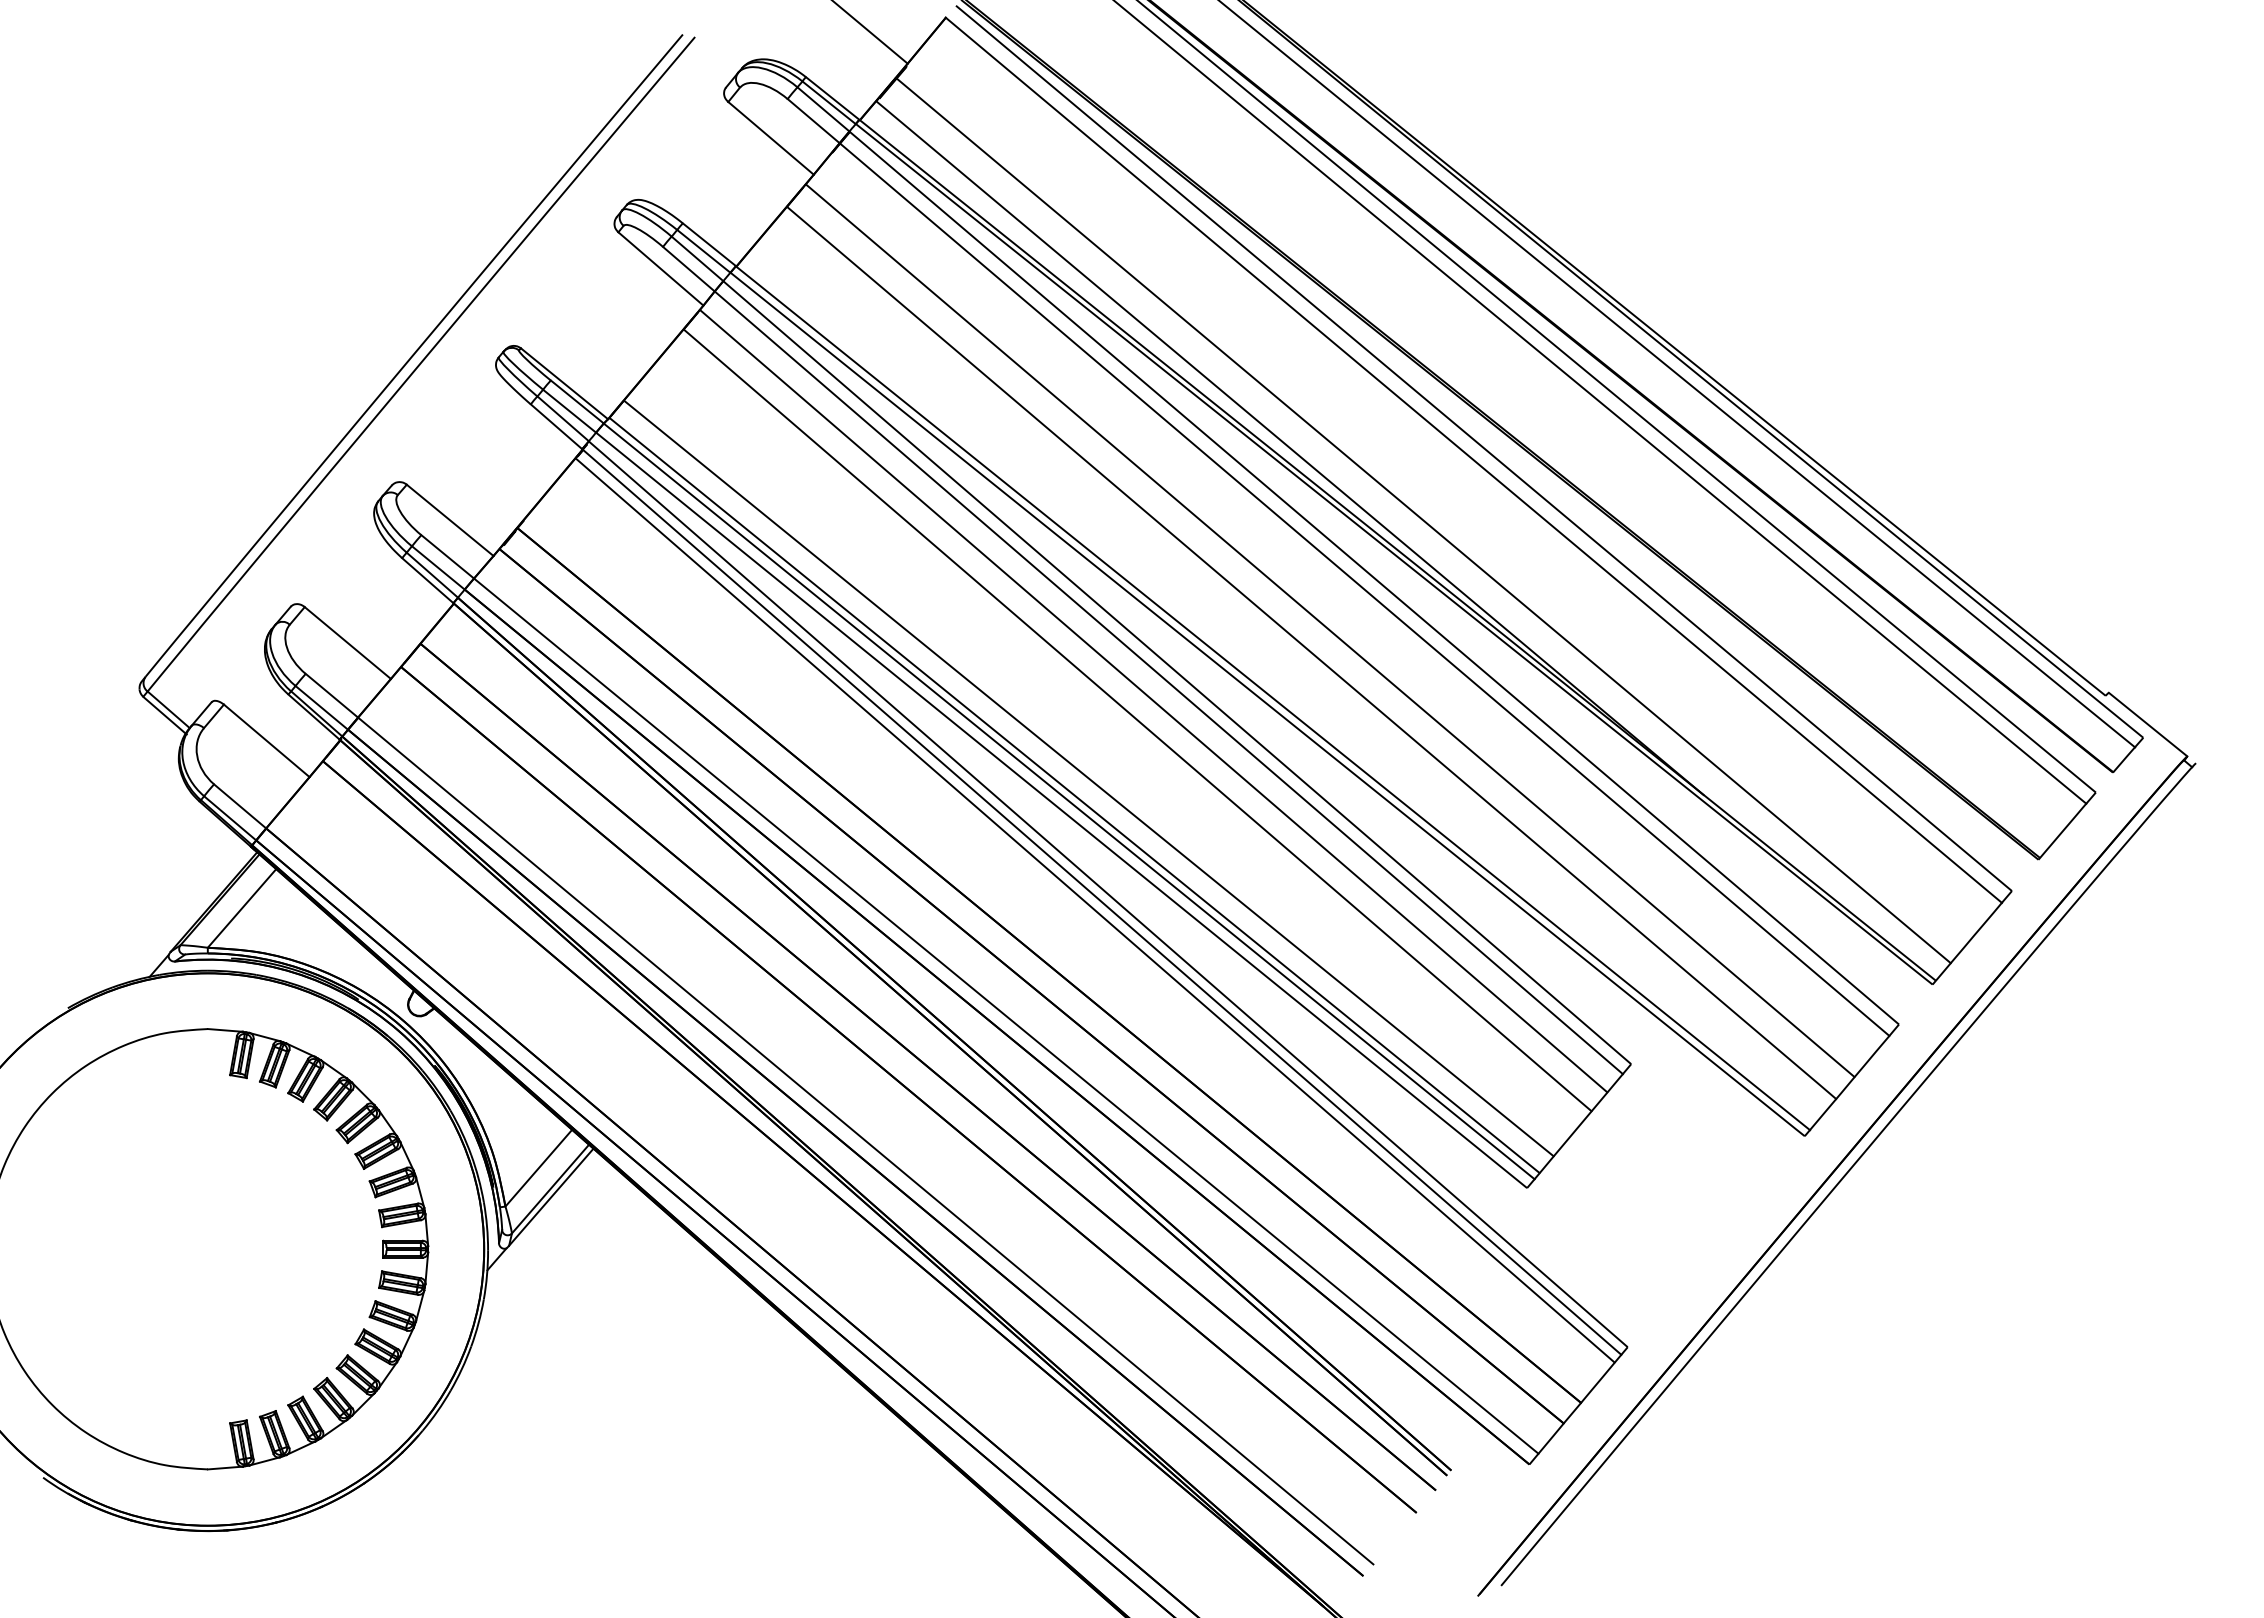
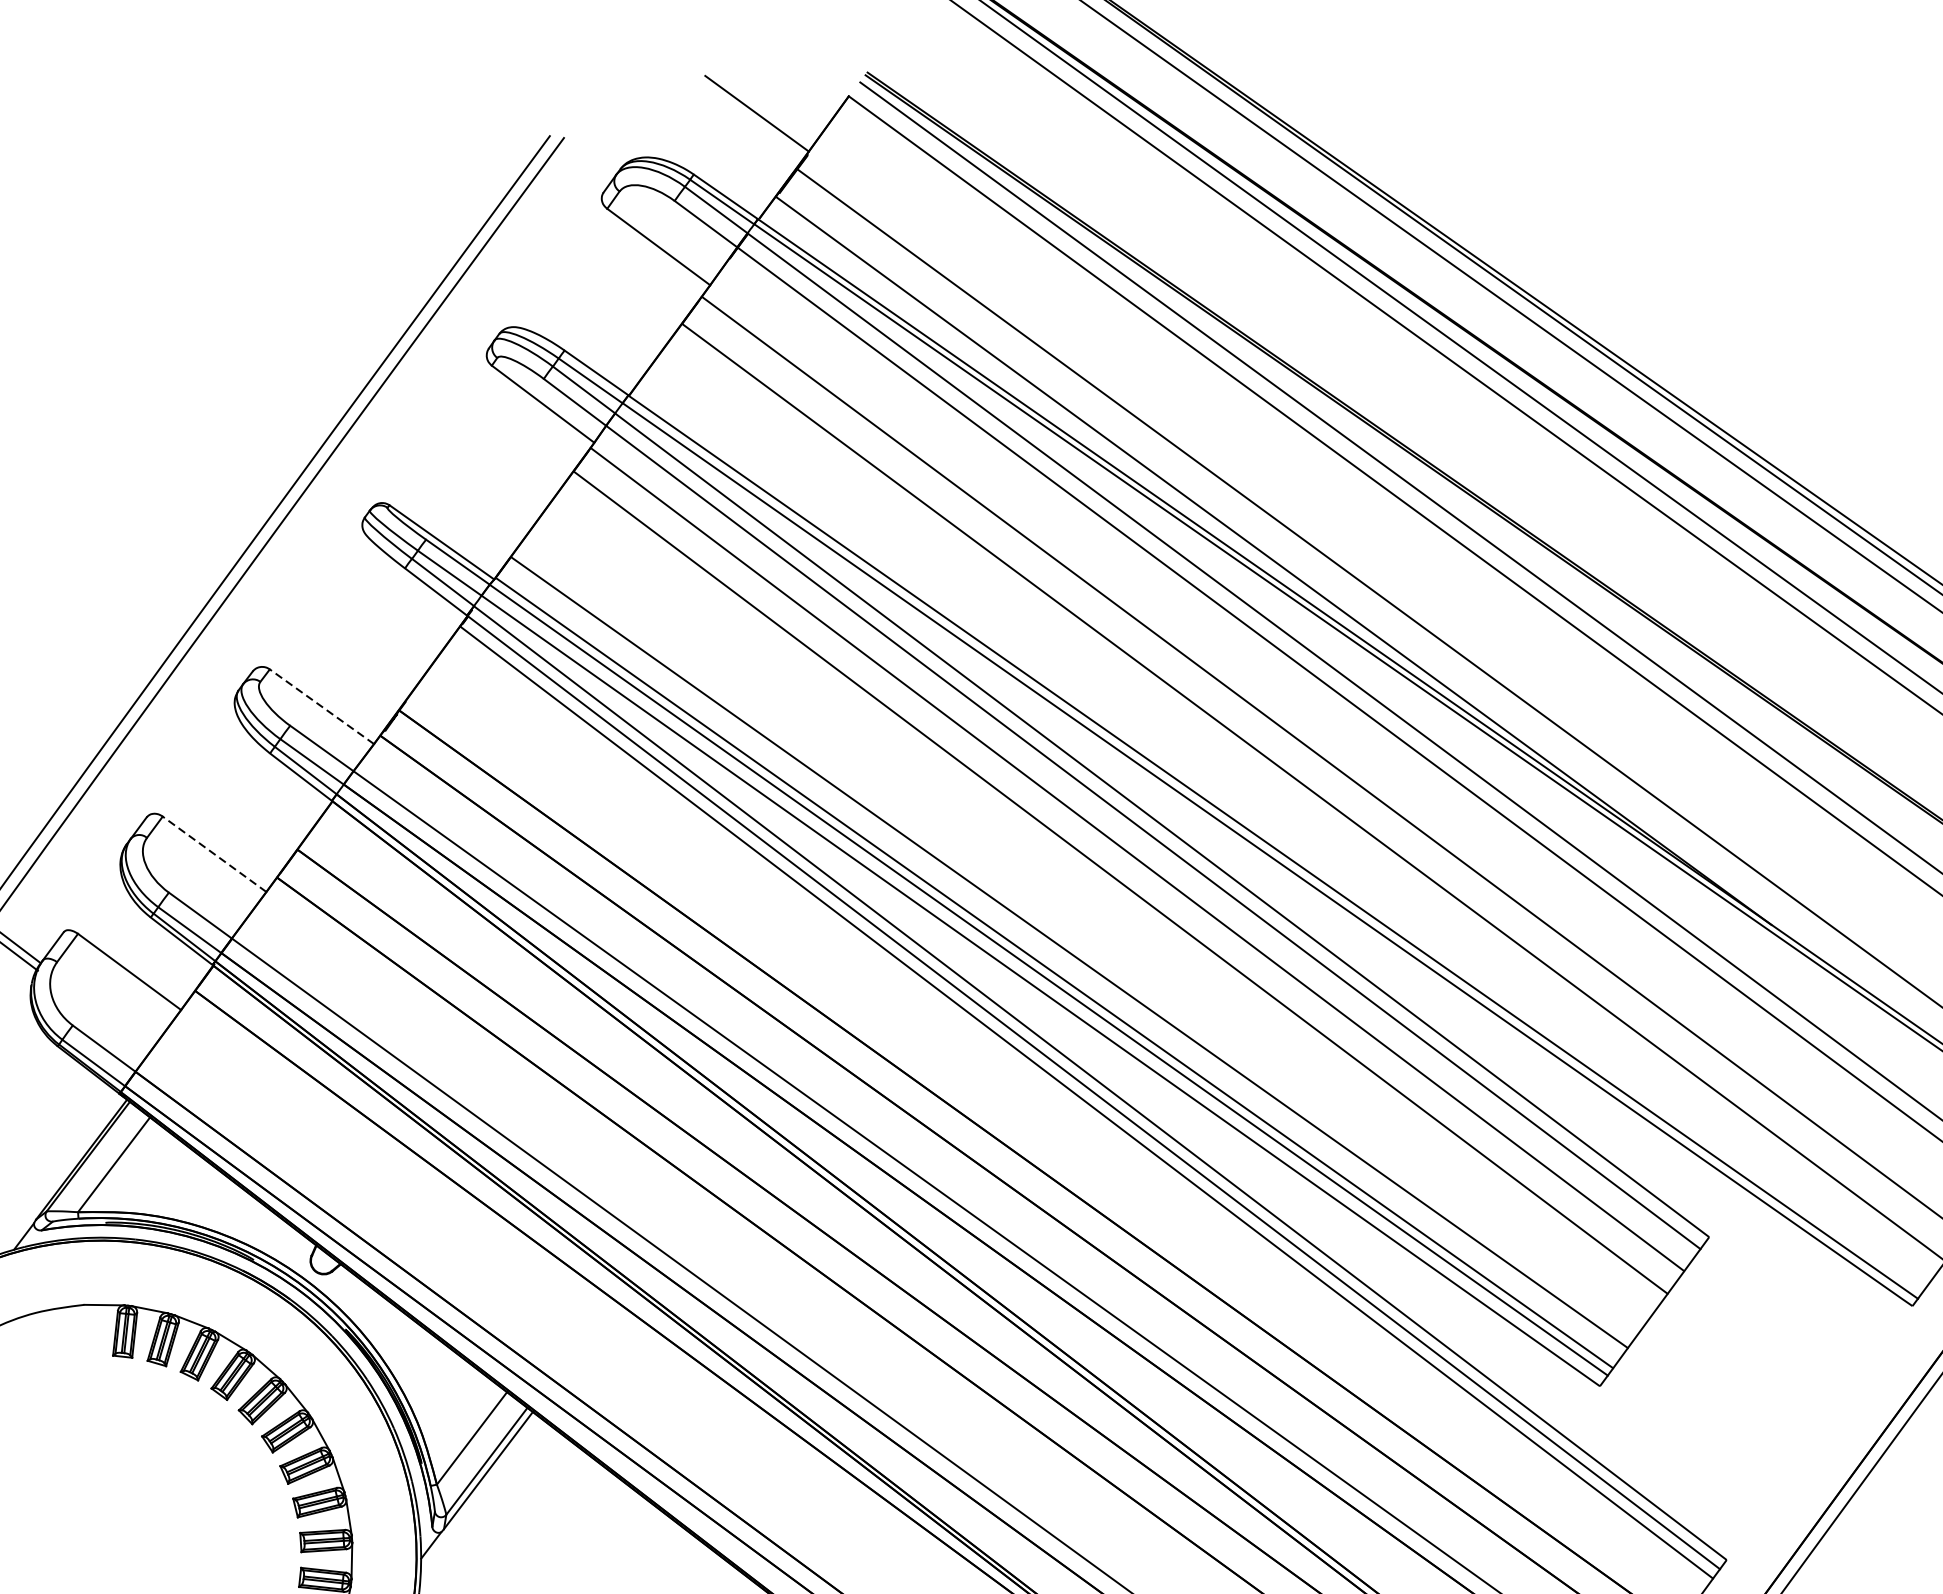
line: (449, 520) -> (321, 706), solid -> dashed
line: (347, 642) -> (214, 853), solid -> dashed

